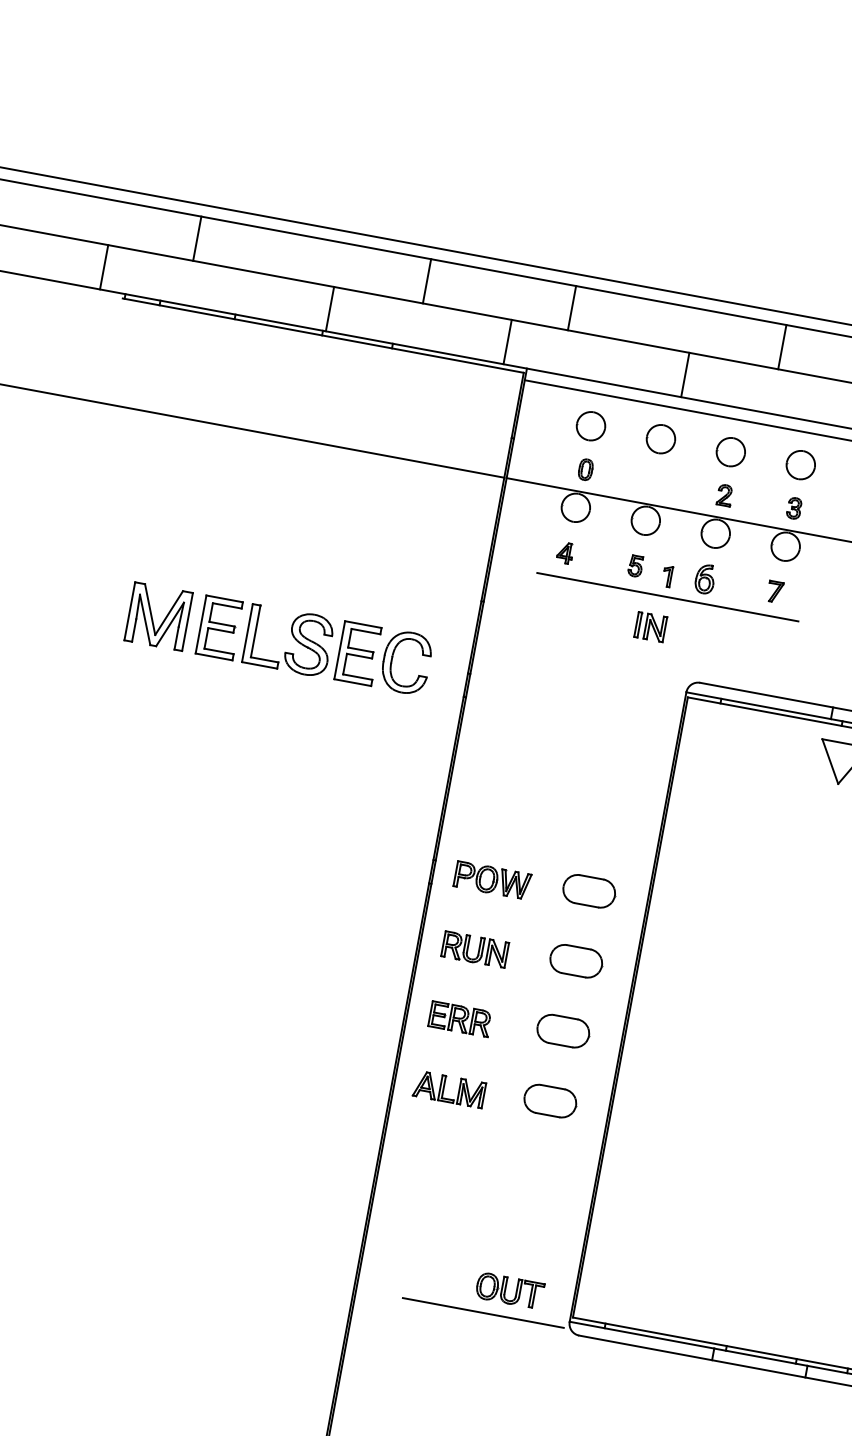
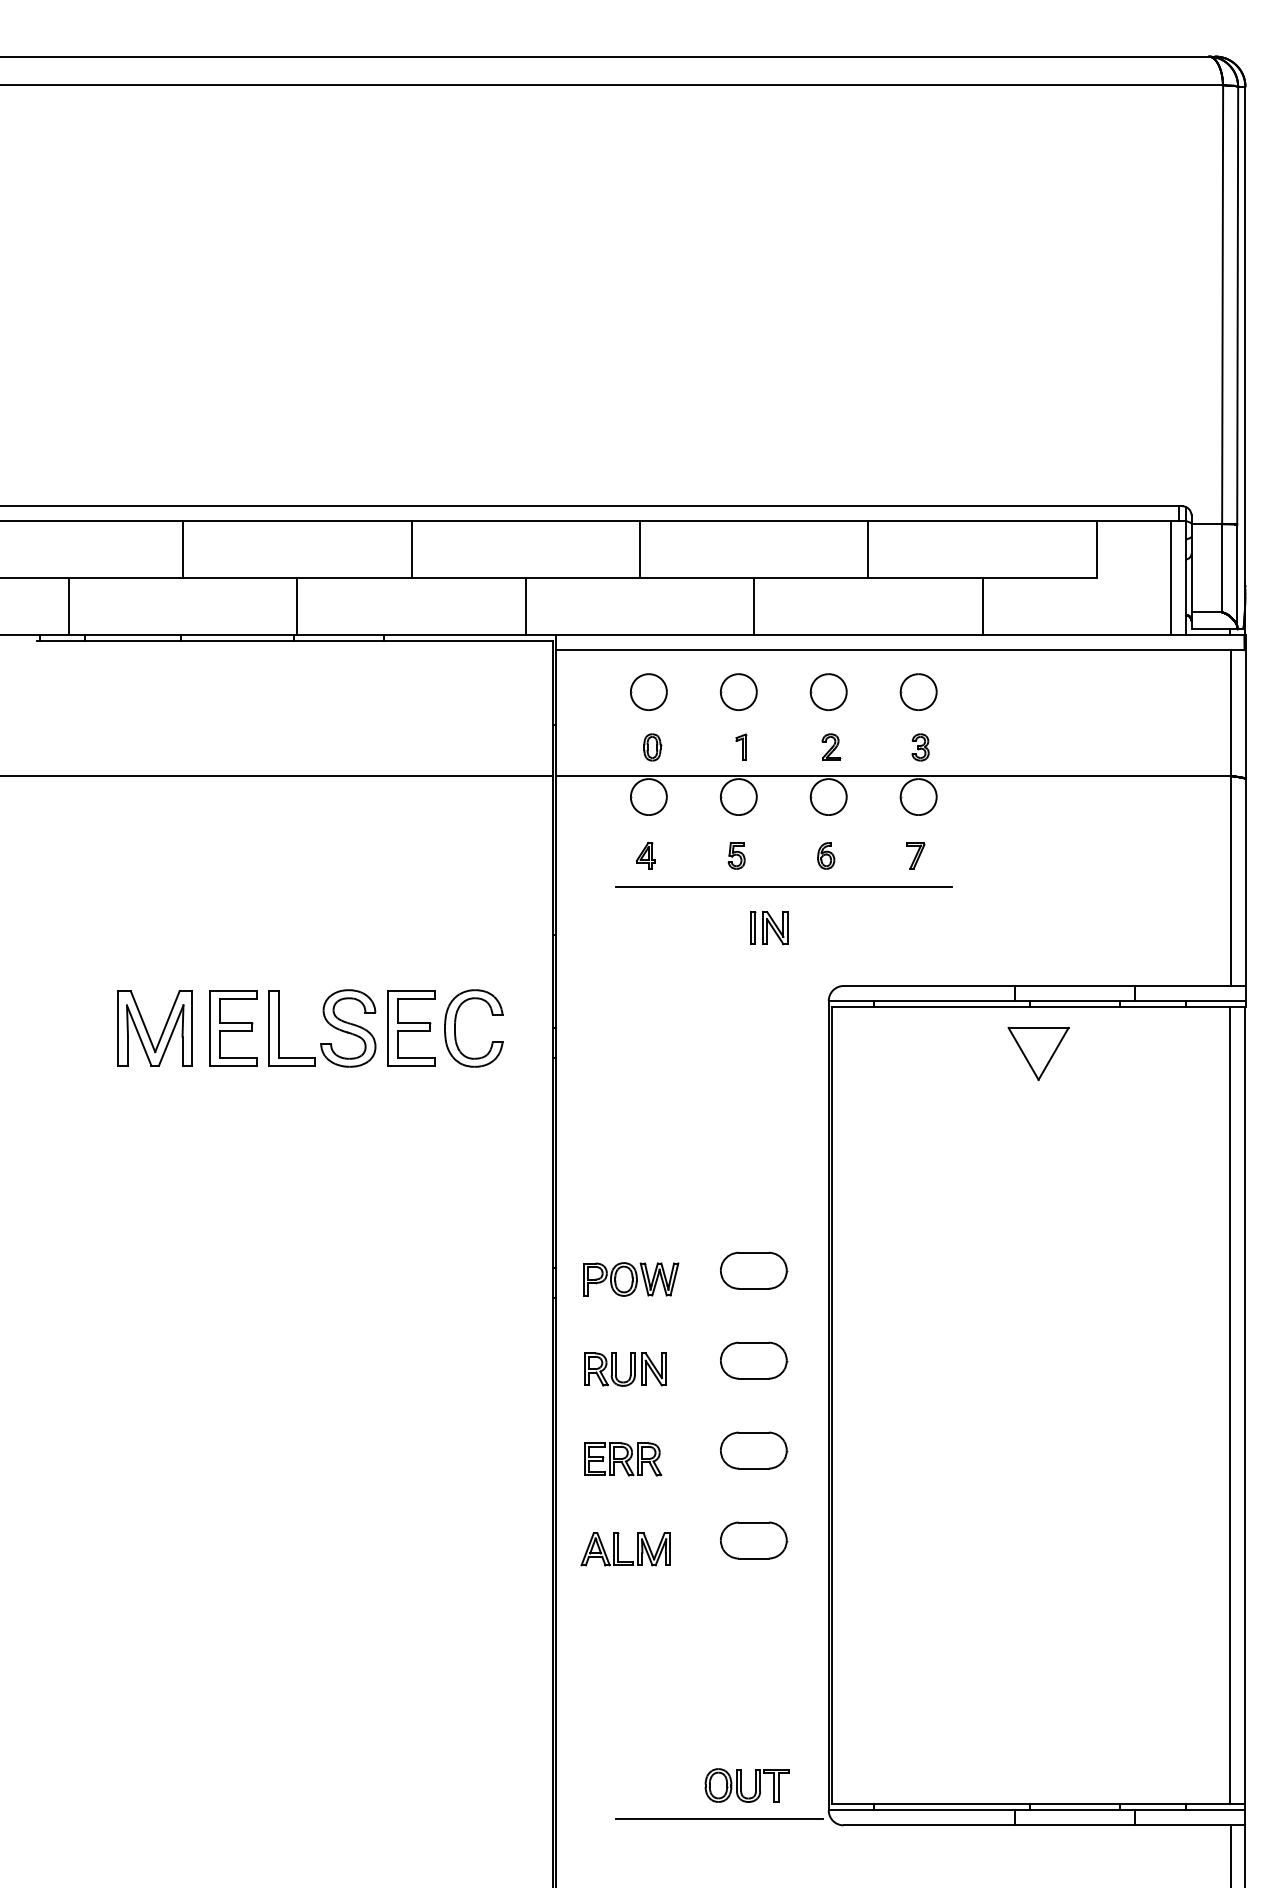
line: (197, 238) -> (183, 549), moved
line: (103, 267) -> (68, 606), moved
line: (572, 308) -> (640, 549), moved
part: (667, 575) -> (741, 746), moved
part: (705, 578) -> (826, 855), size x0.71

